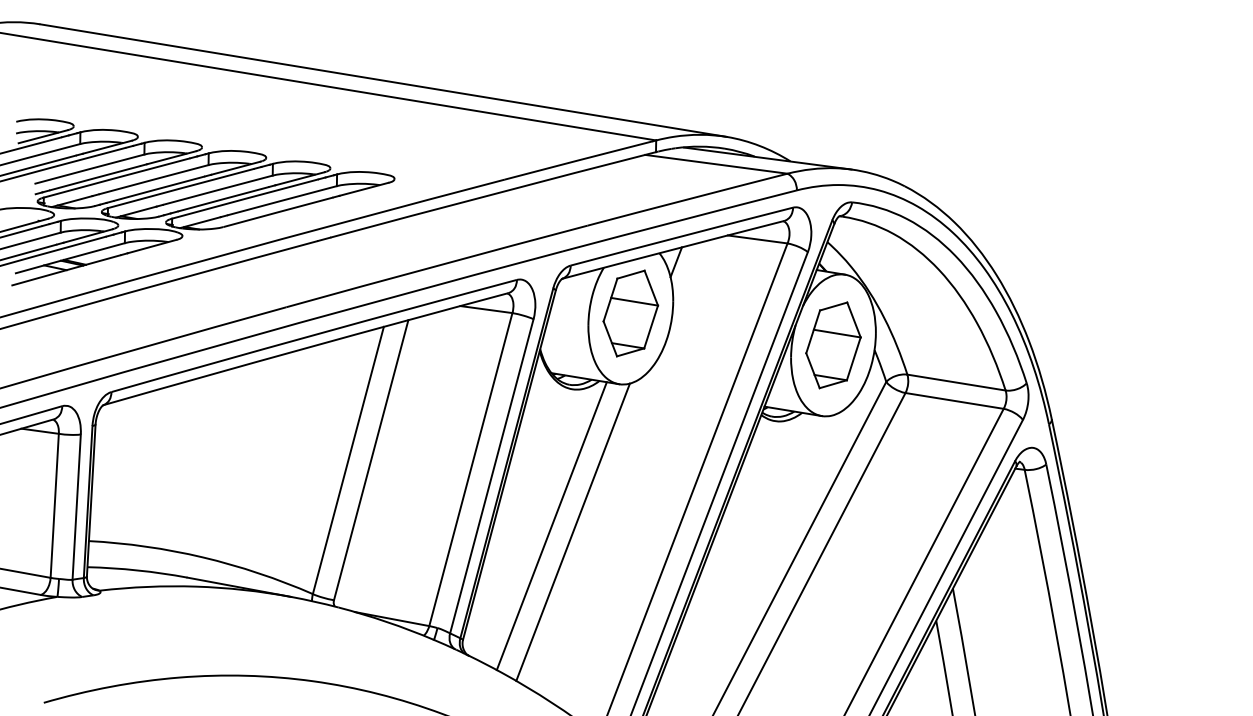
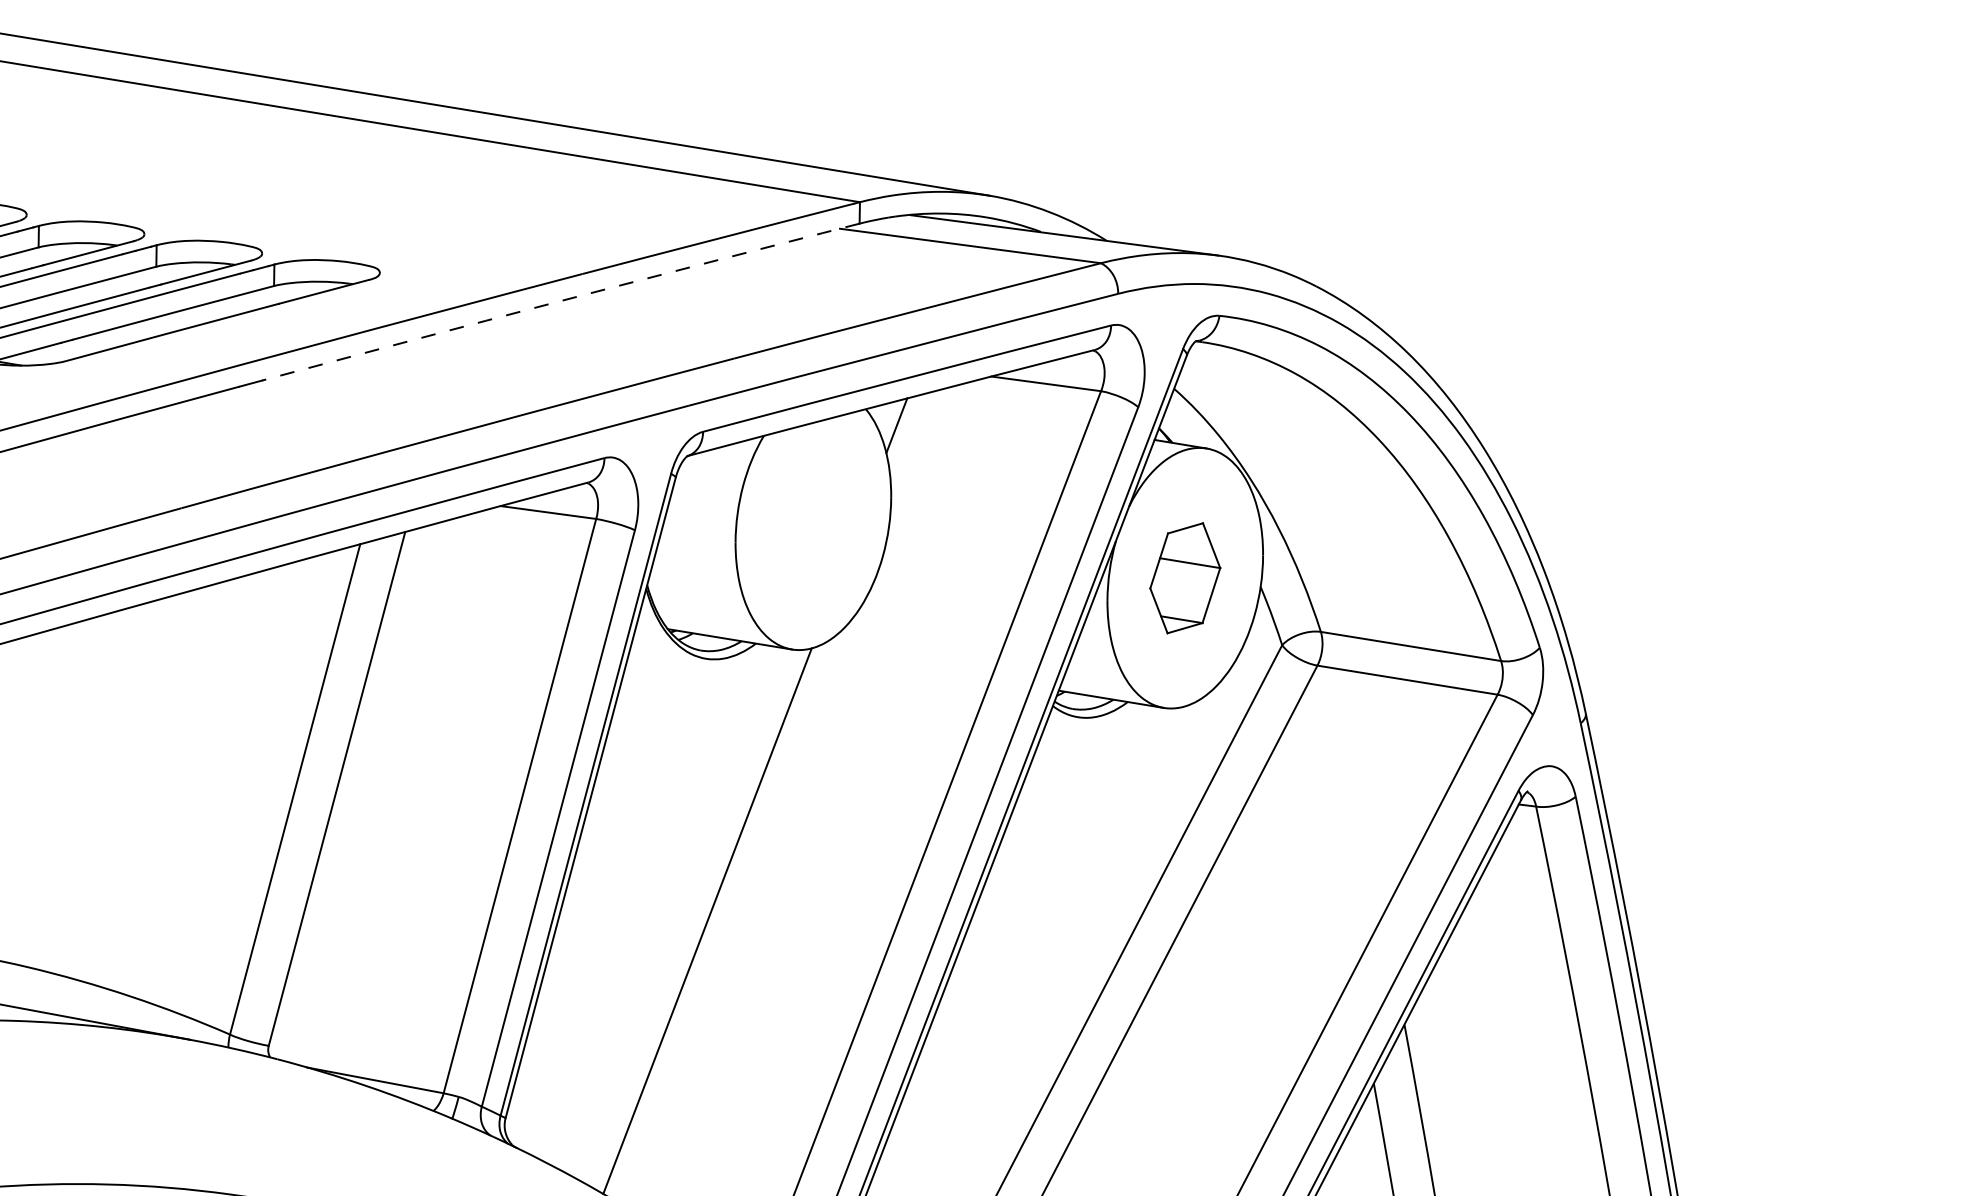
arc: (493, 194) -> (561, 301), solid -> dashed
part: (630, 313) -> (812, 519), removed
part: (833, 345) -> (1185, 578), size x0.7
line: (551, 526) -> (667, 910), removed

